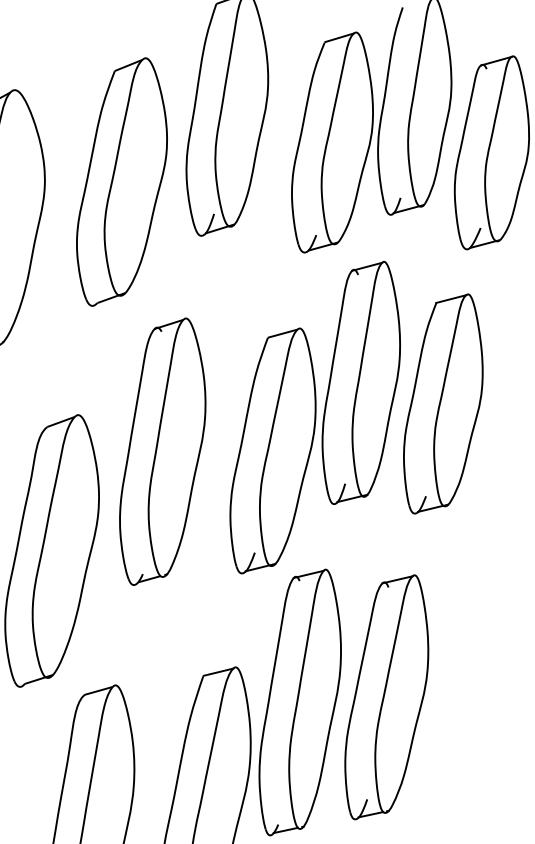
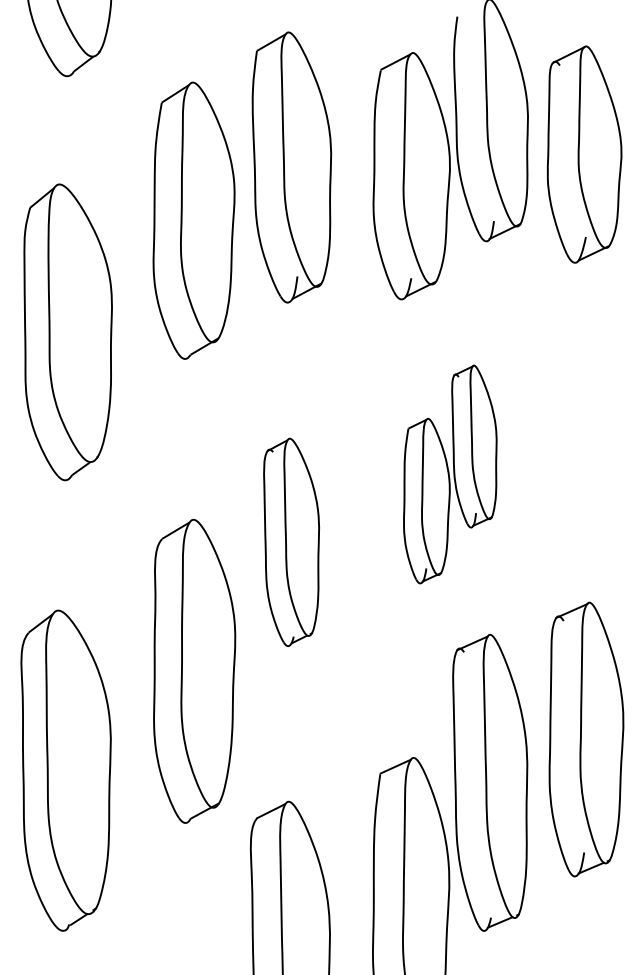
part: (123, 182) -> (193, 220), moved
part: (444, 404) -> (583, 433), removed
part: (317, 418) -> (450, 474), size x0.6
part: (163, 452) -> (291, 542), size x0.7
part: (388, 698) -> (586, 739), moved

